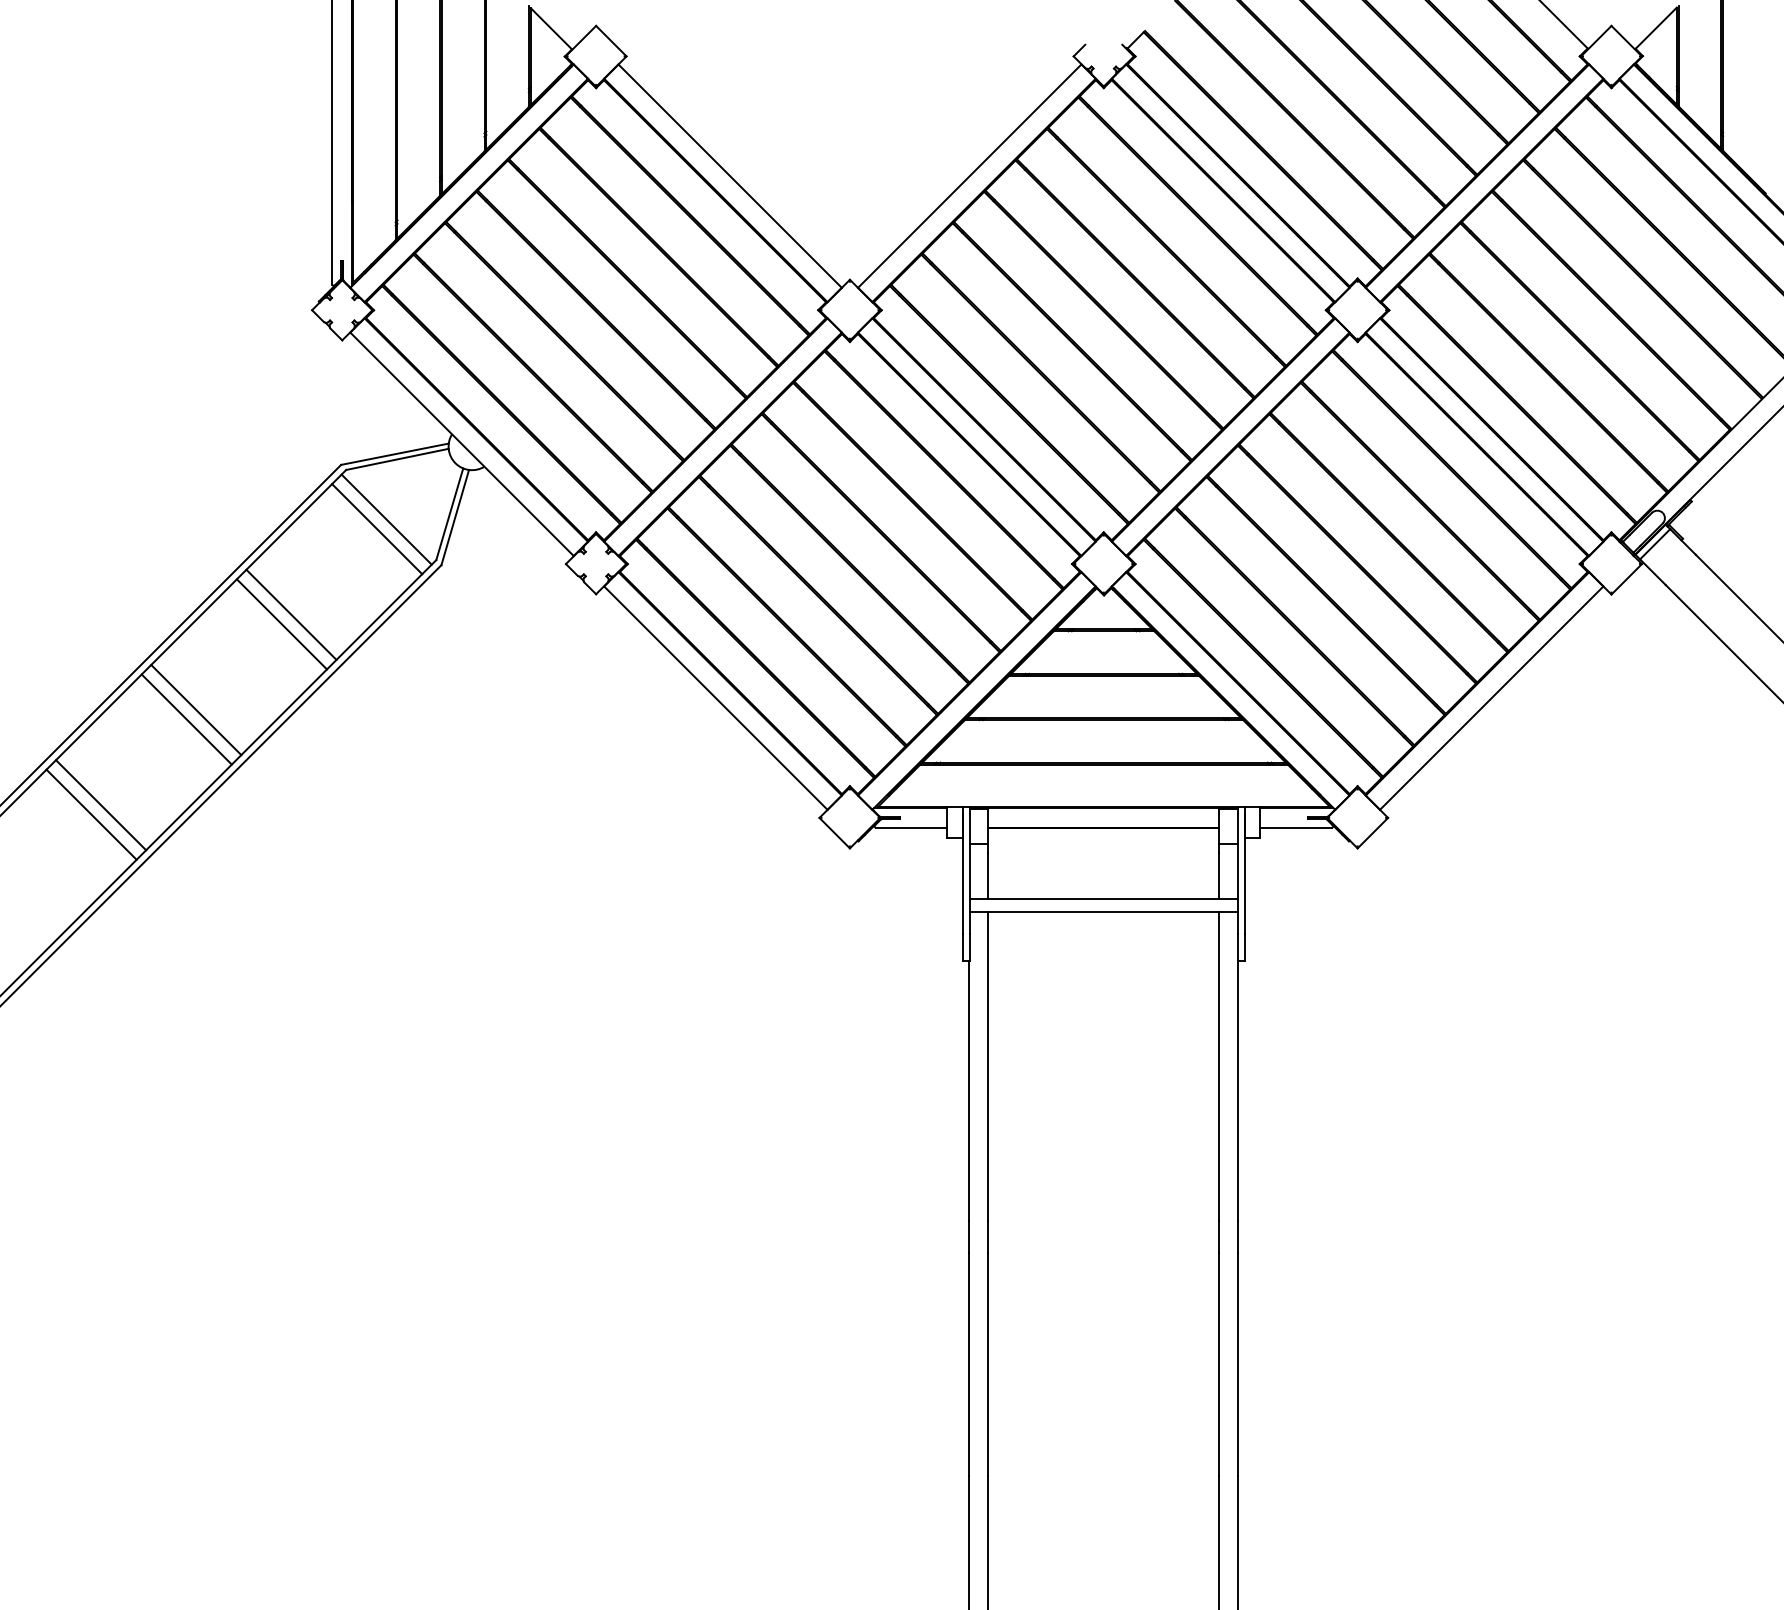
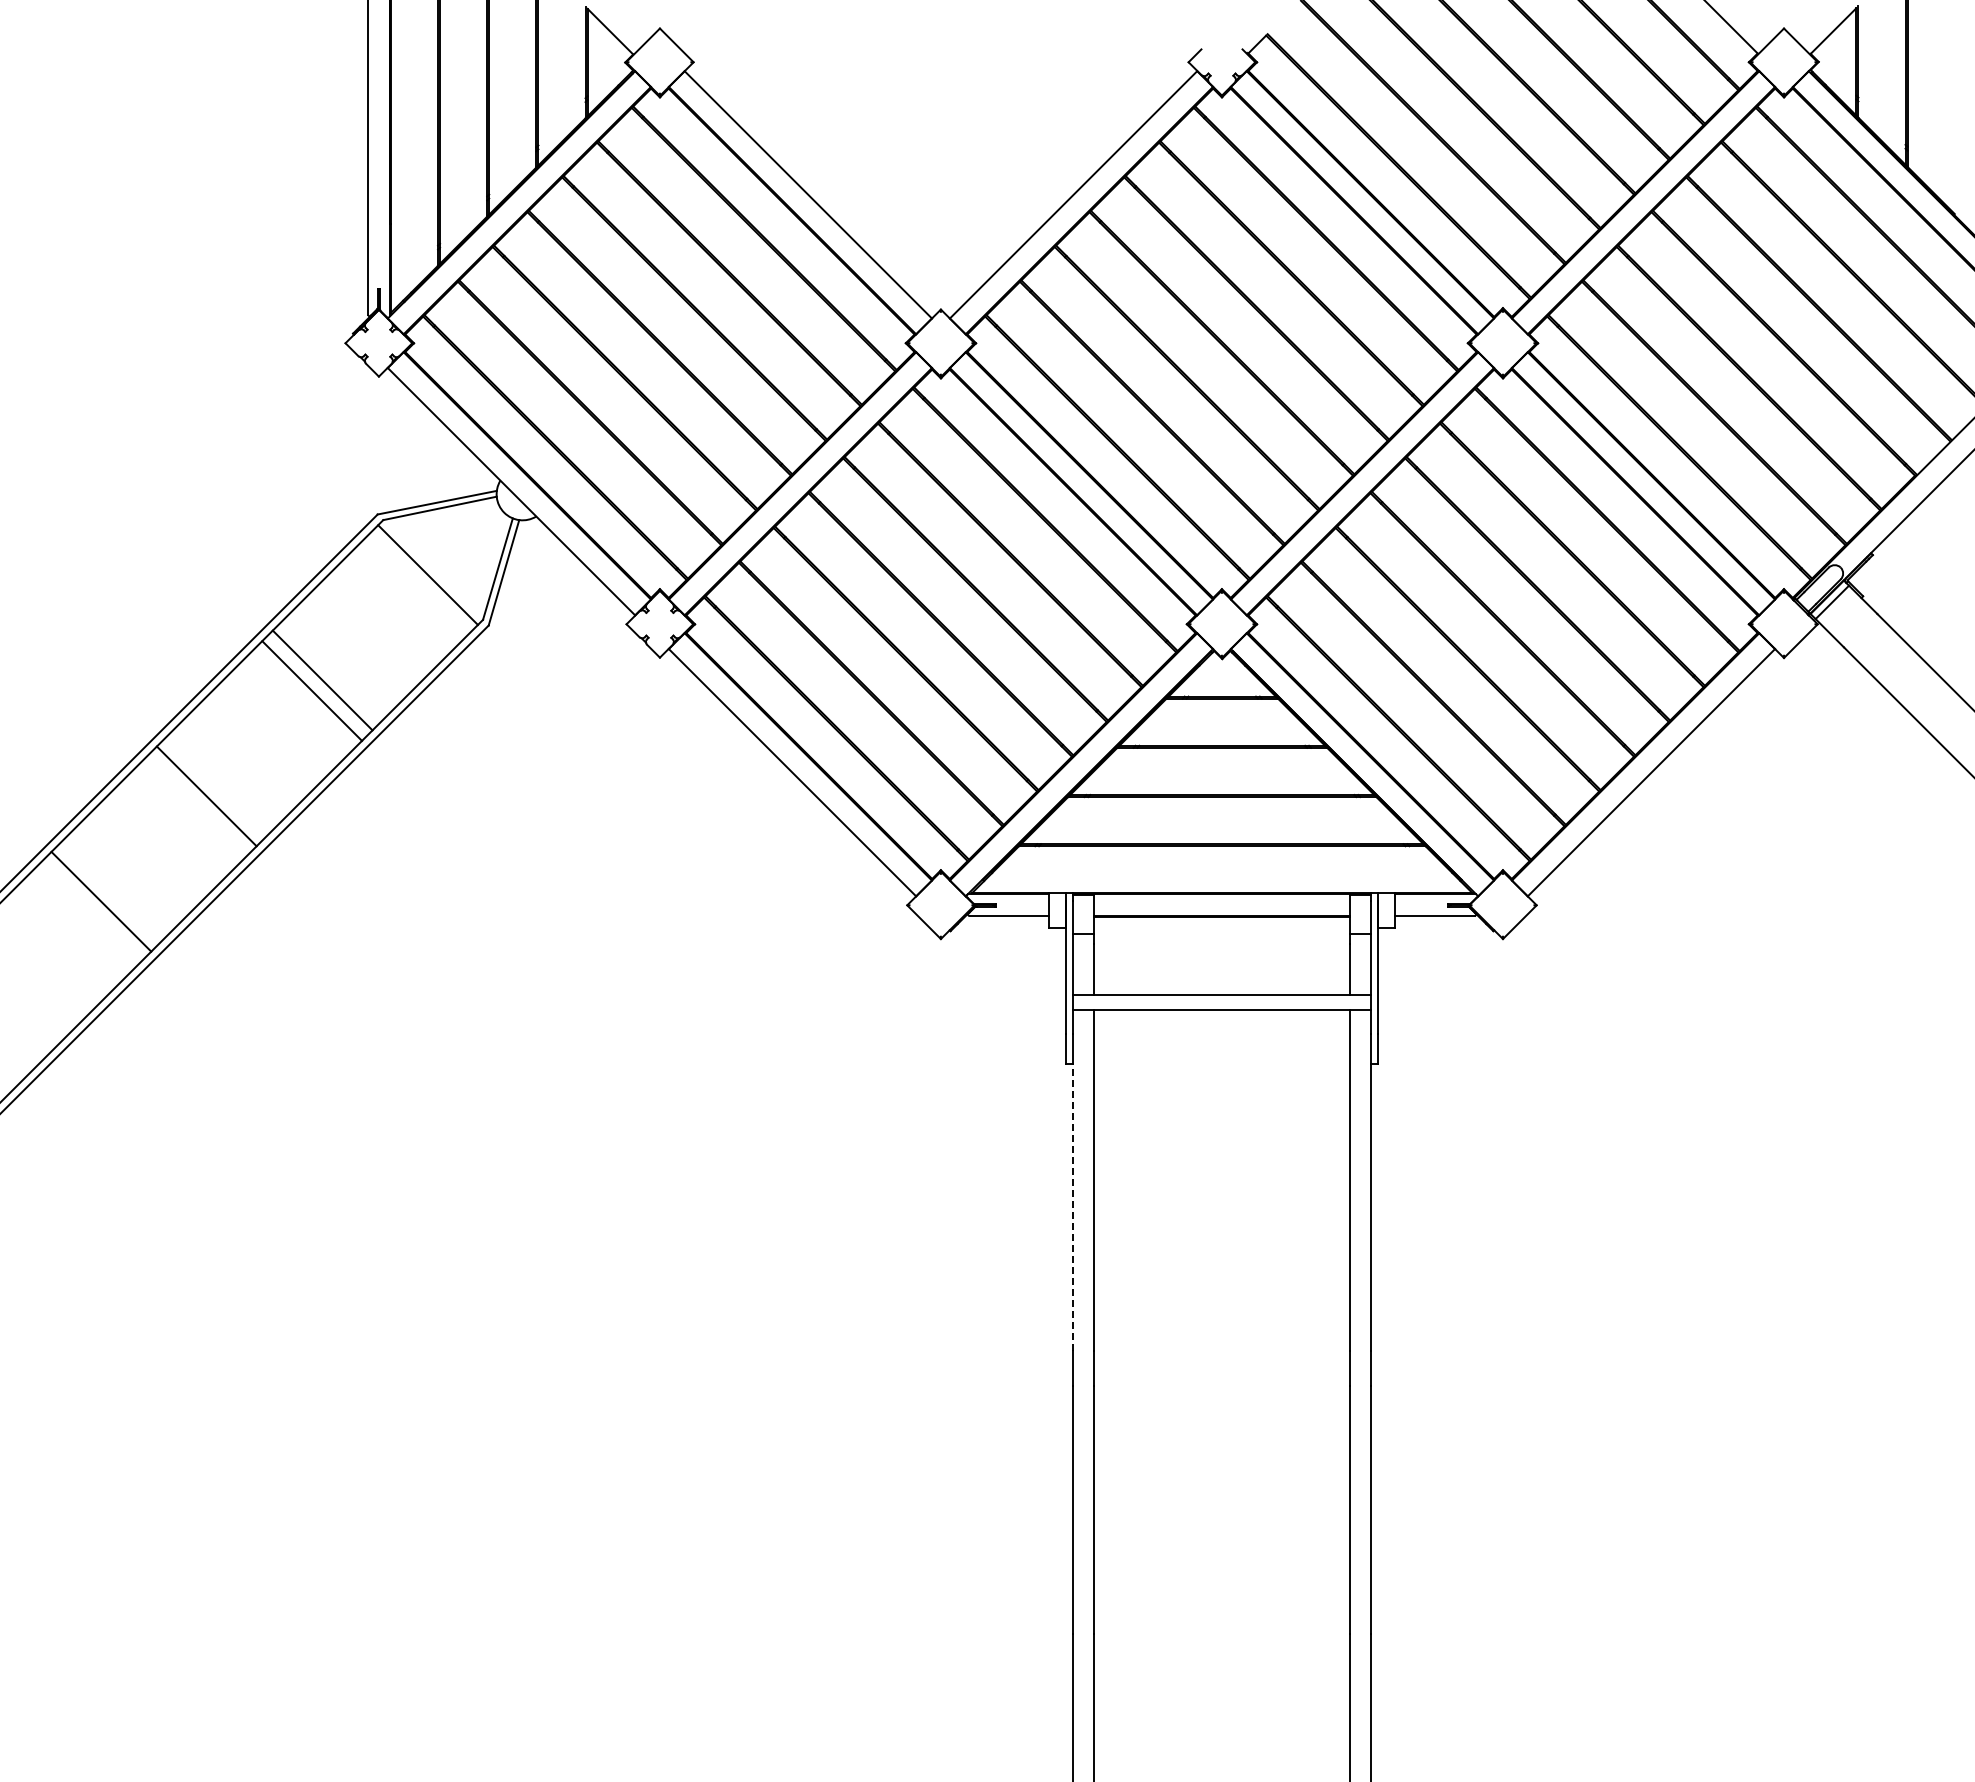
line: (377, 529) -> (417, 585), removed
line: (196, 709) -> (217, 785), removed
line: (100, 805) -> (111, 891), removed
line: (968, 1090) -> (1072, 1207), solid -> dashed

